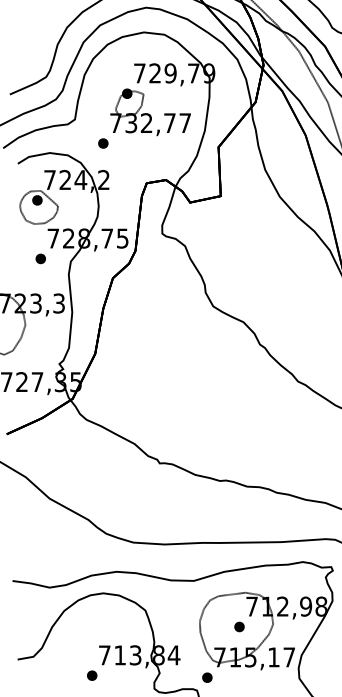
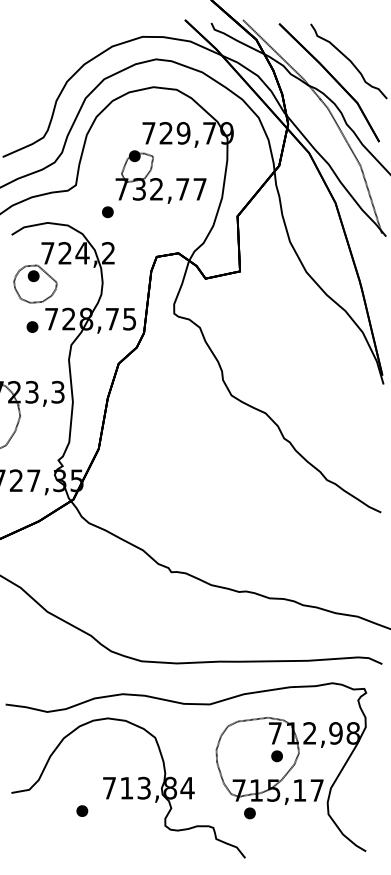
part: (40, 258) -> (32, 326), moved
part: (238, 627) -> (276, 756), moved
part: (92, 675) -> (82, 810), moved
part: (206, 677) -> (249, 813), moved

